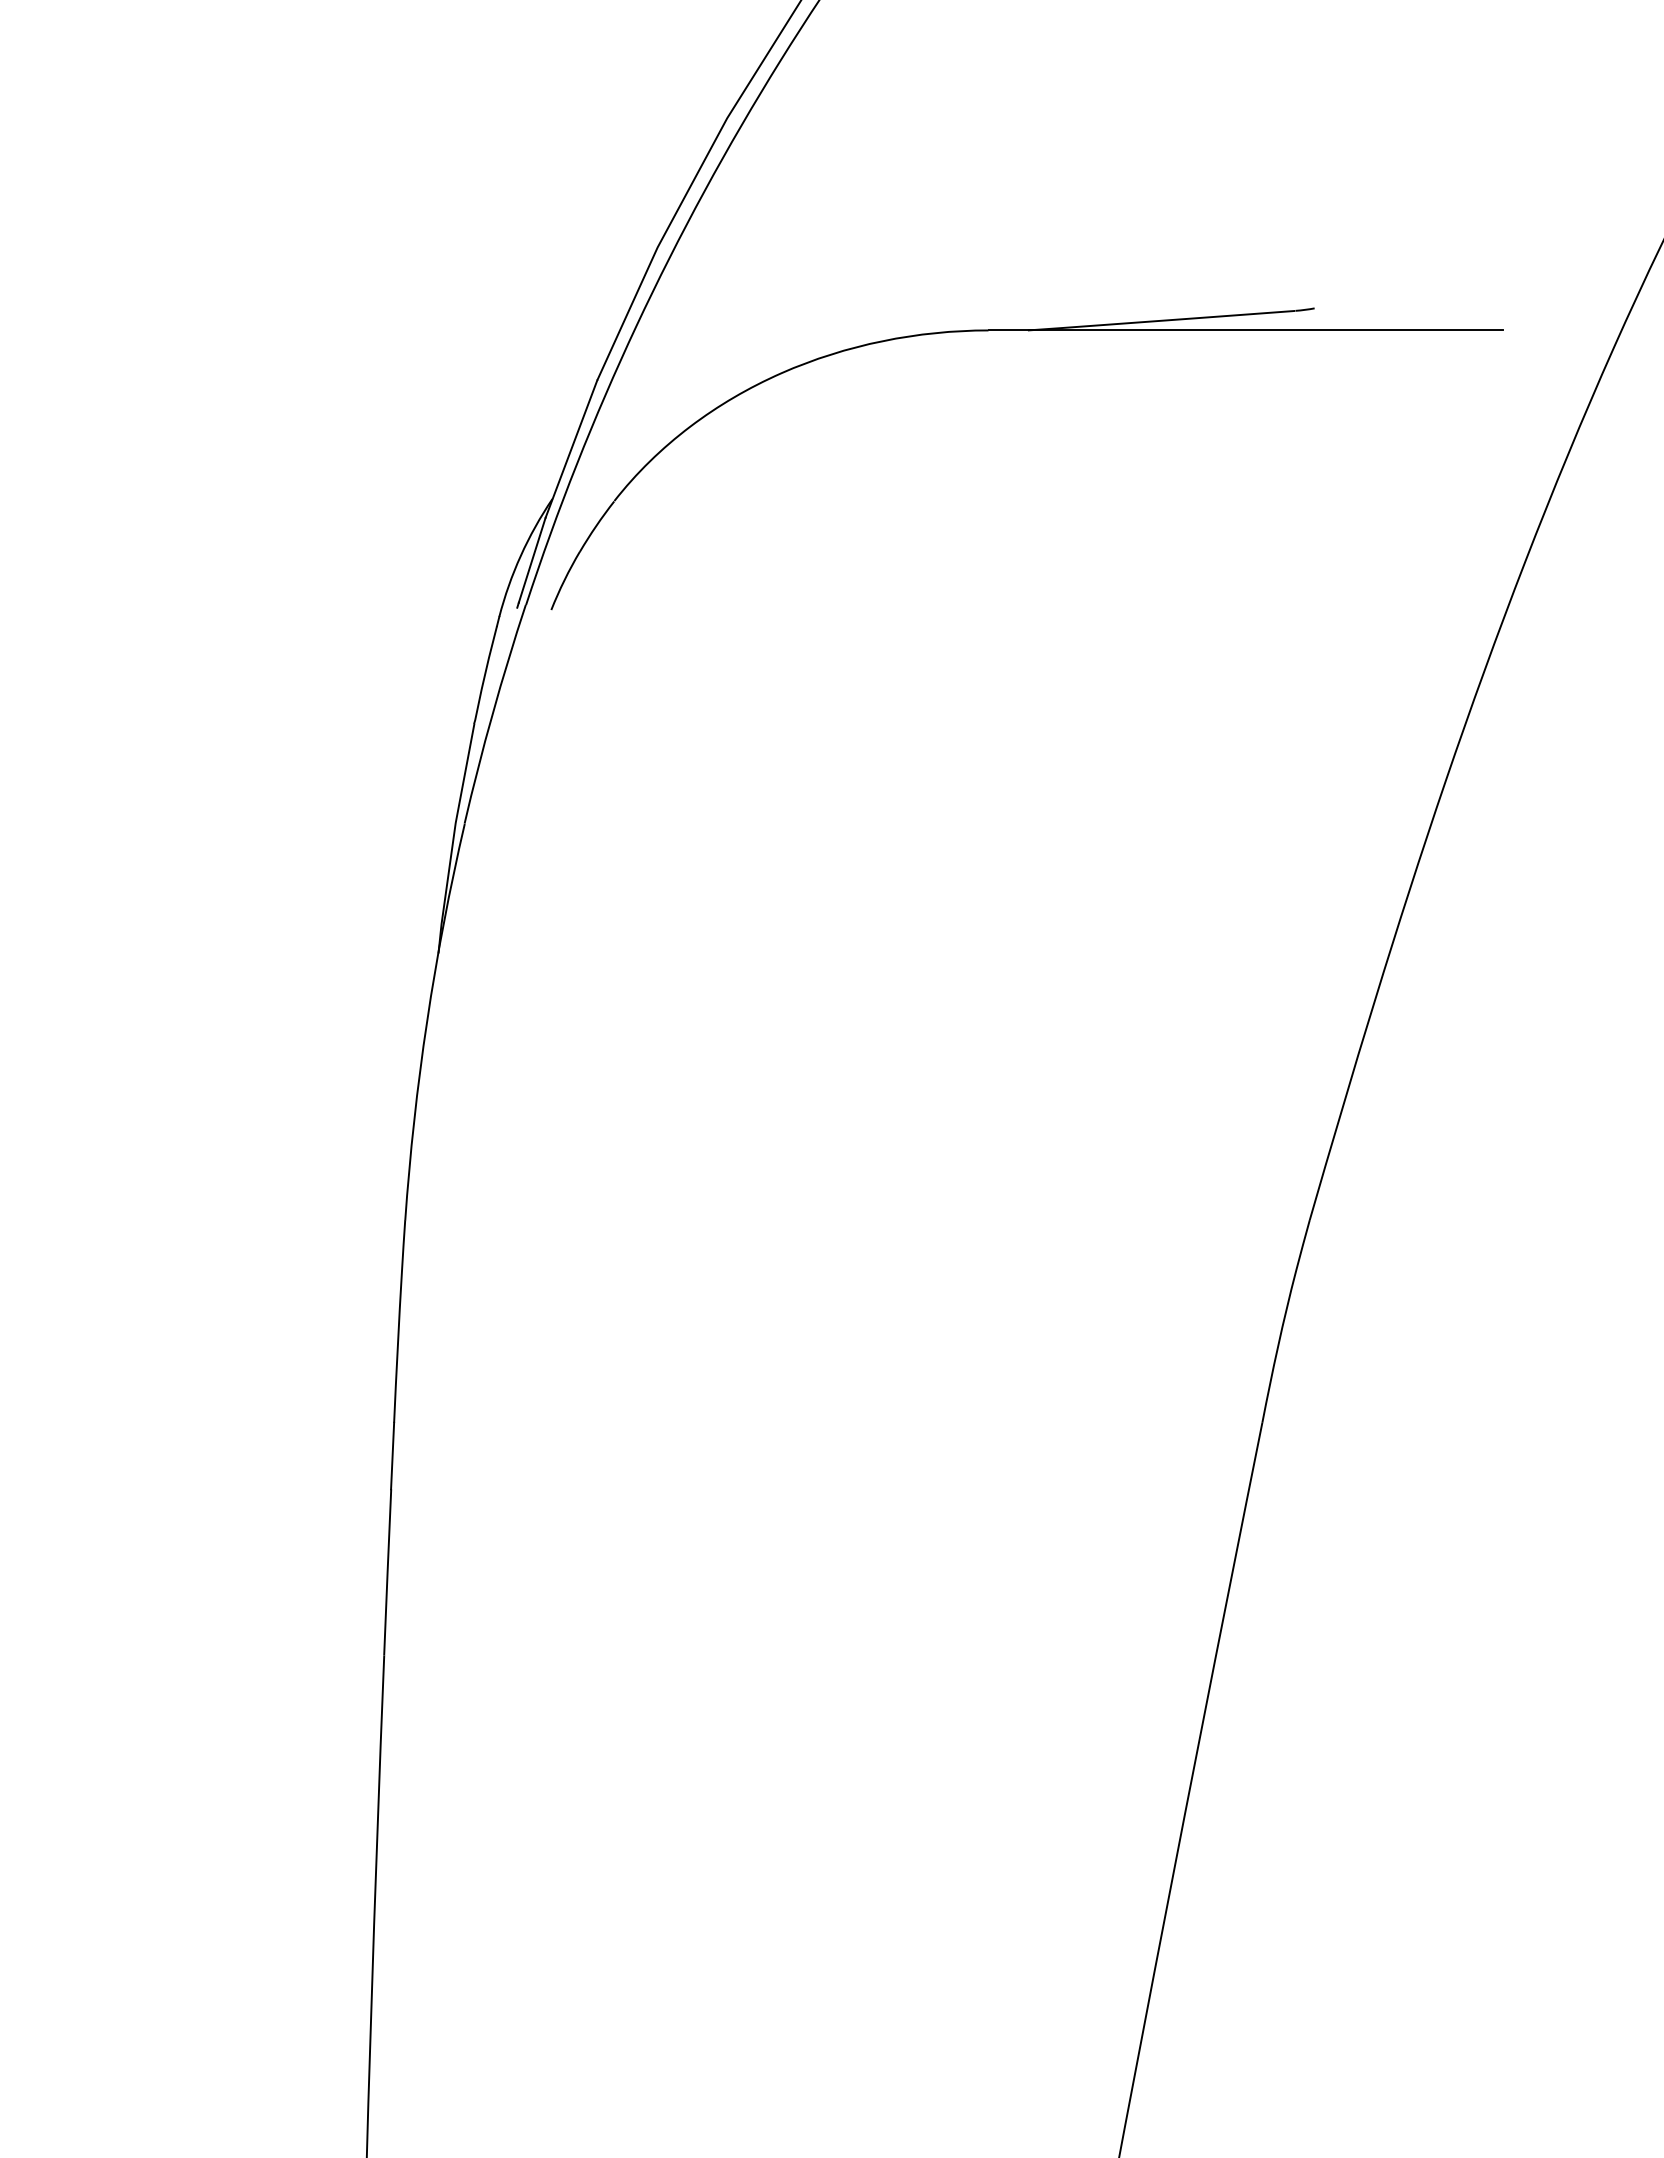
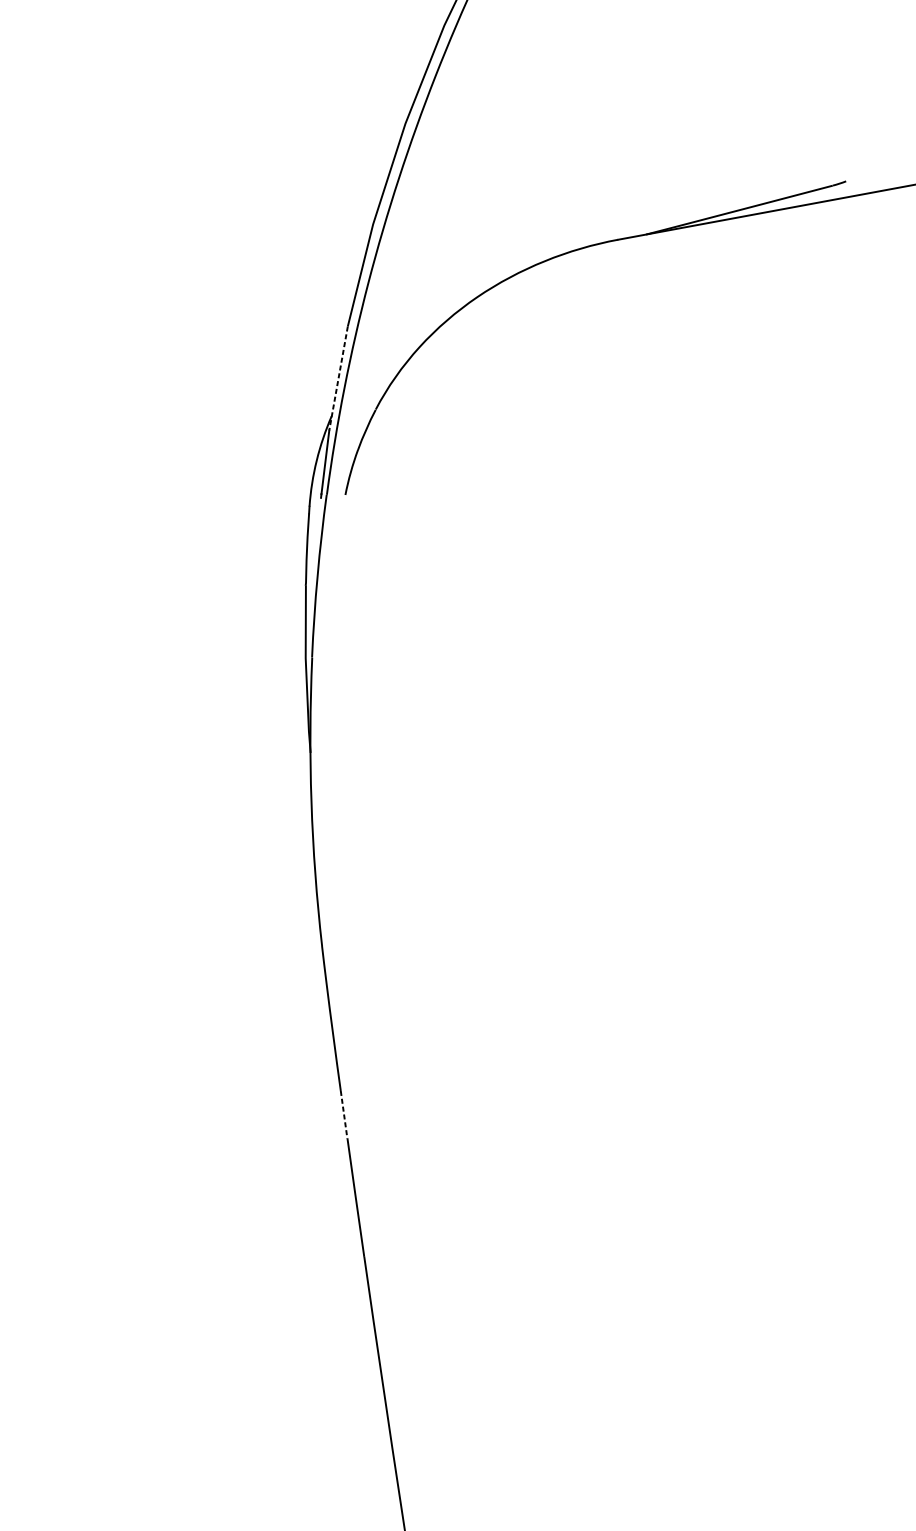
line: (571, 449) -> (338, 378), solid -> dashed
line: (392, 1456) -> (344, 1115), solid -> dashed

